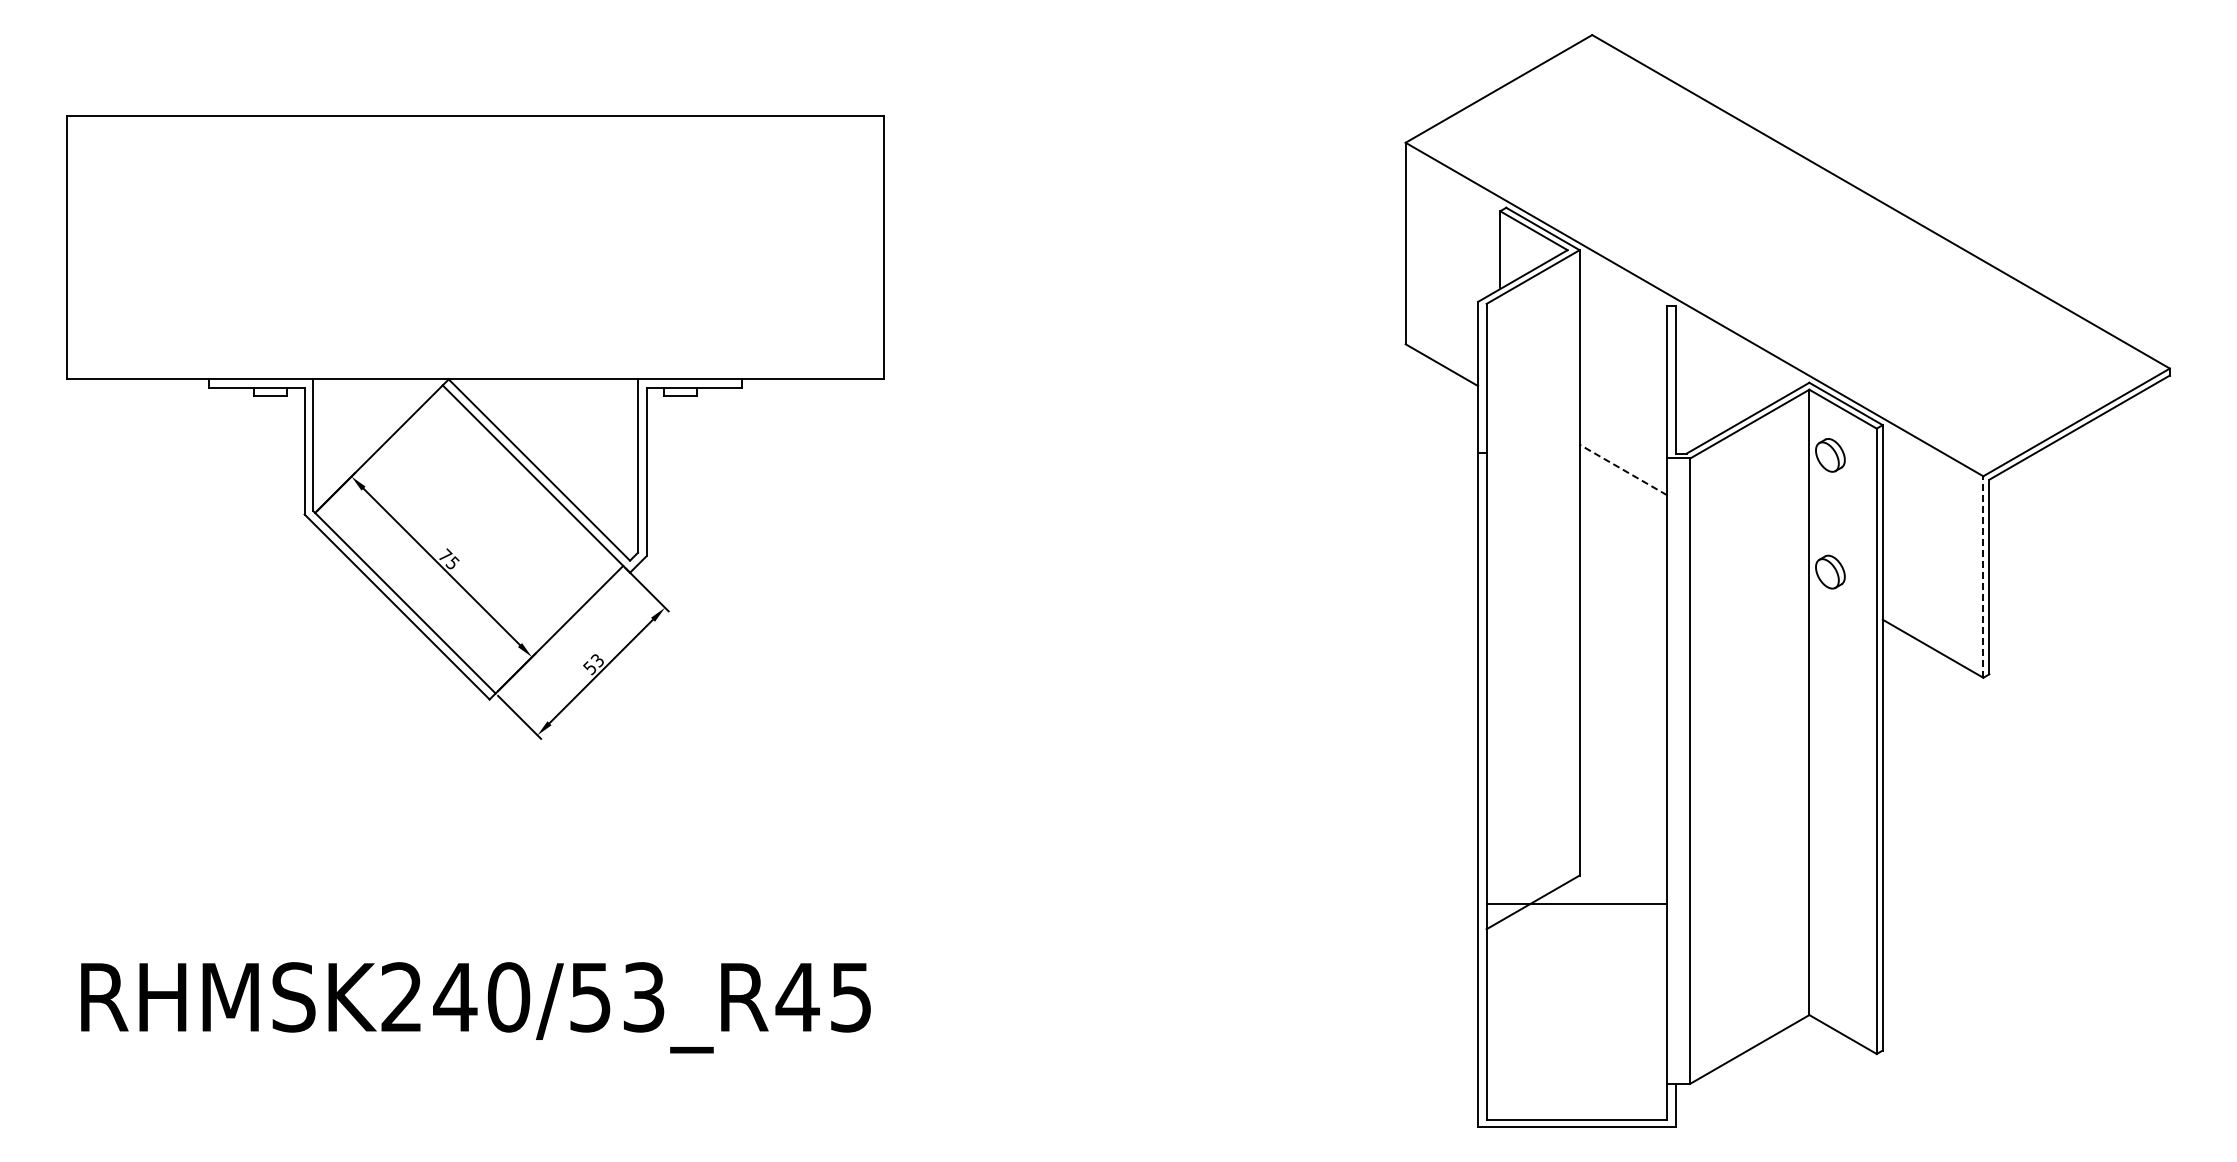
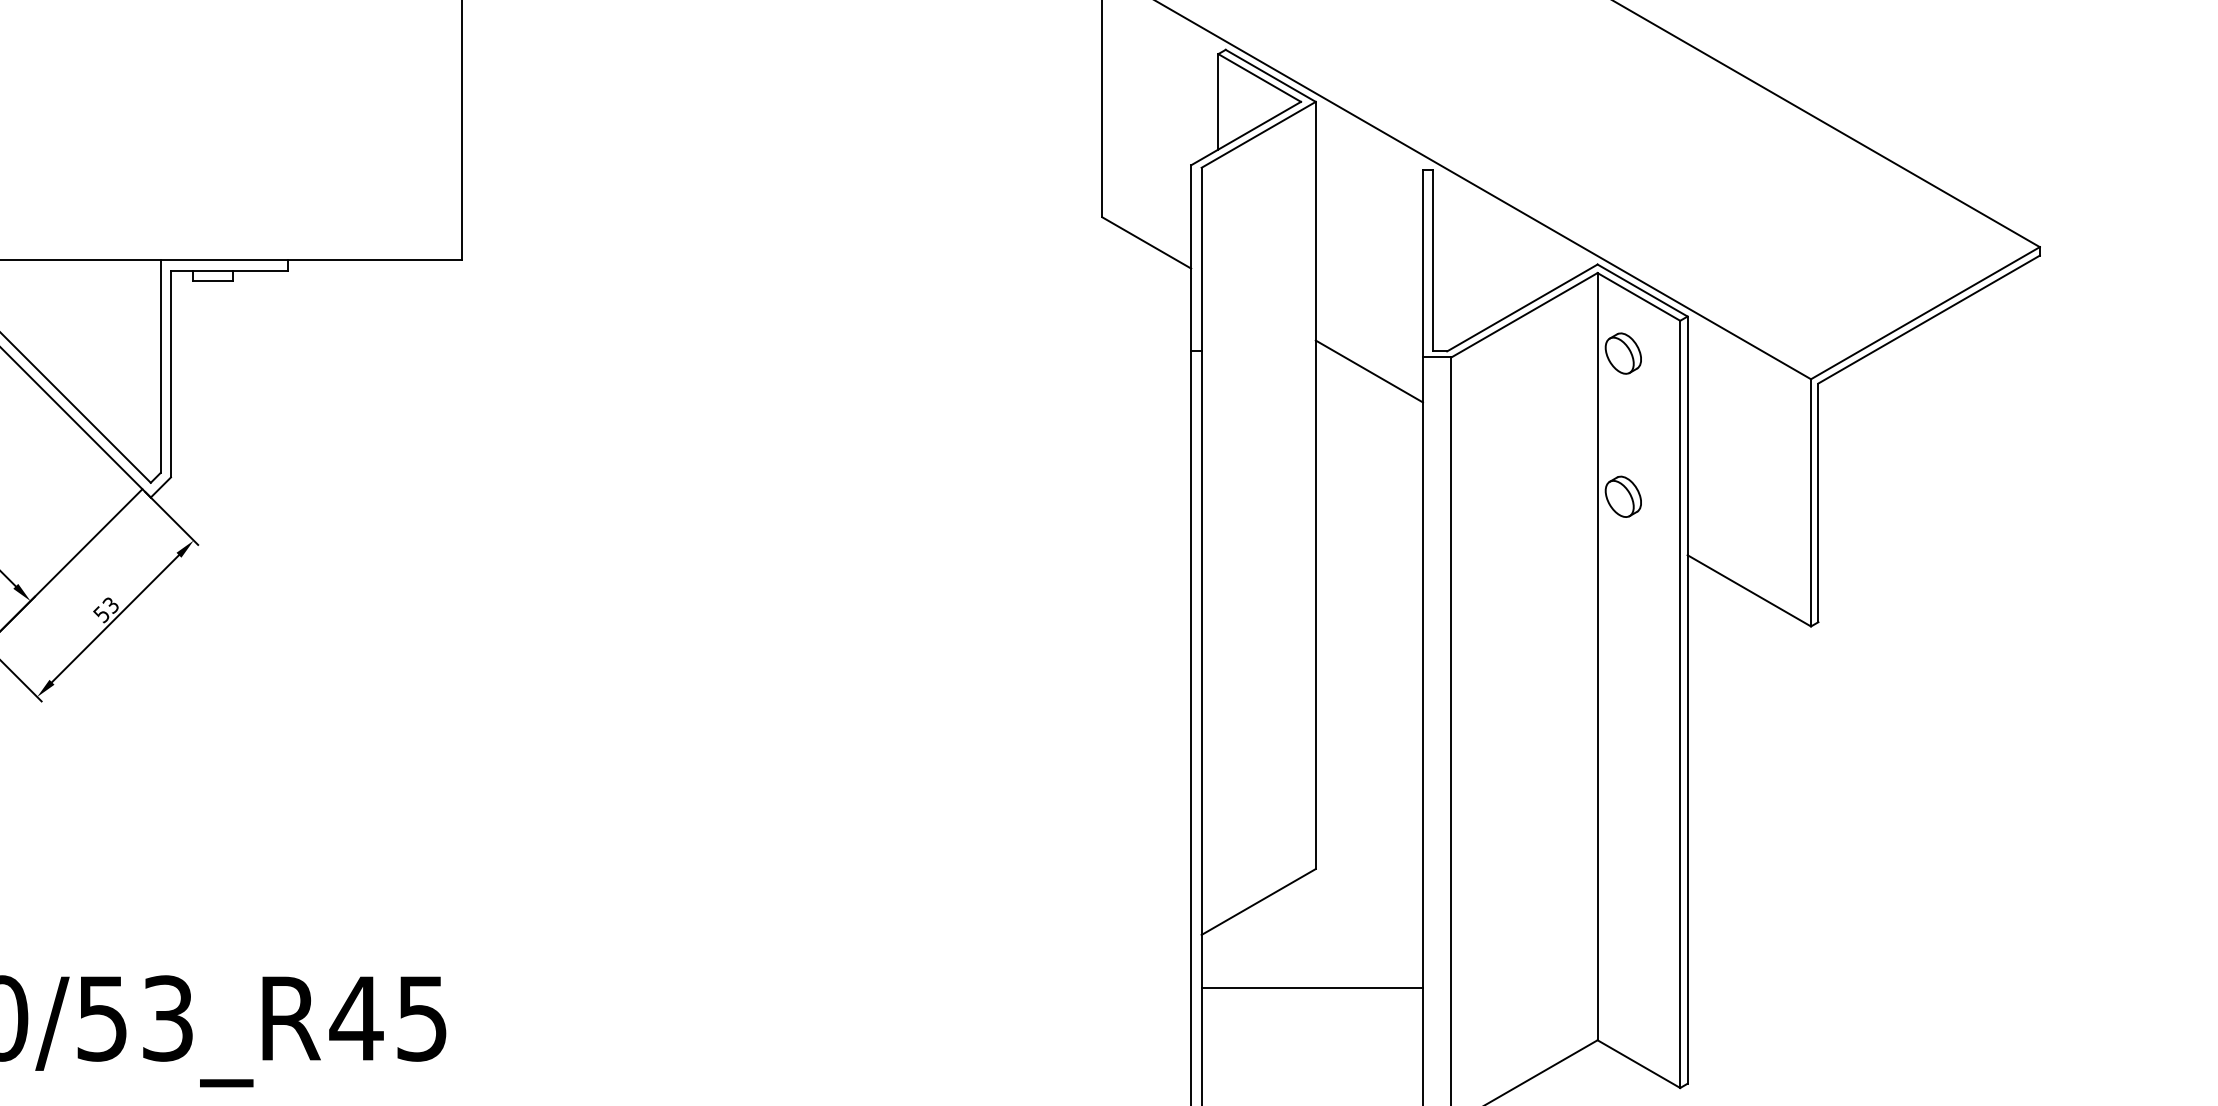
line: (1622, 469) -> (1368, 370), dashed -> solid
line: (1983, 577) -> (1811, 503), dashed -> solid
line: (1576, 903) -> (1311, 988), moved

